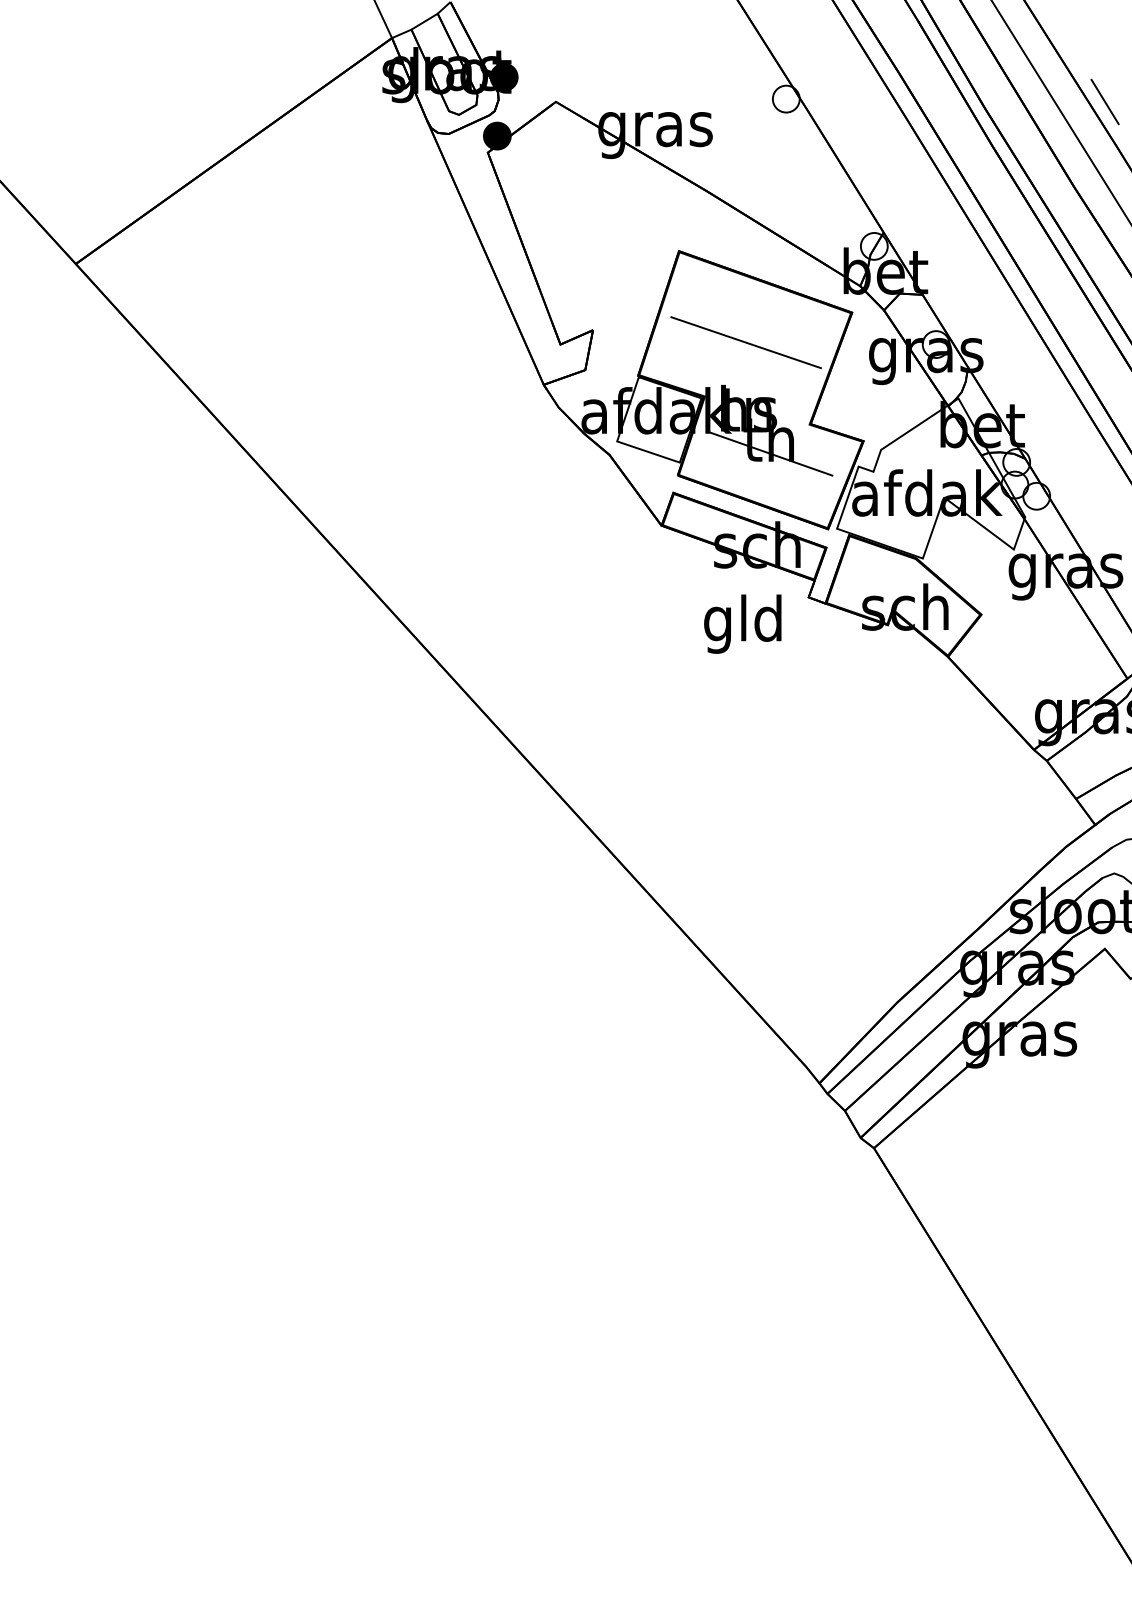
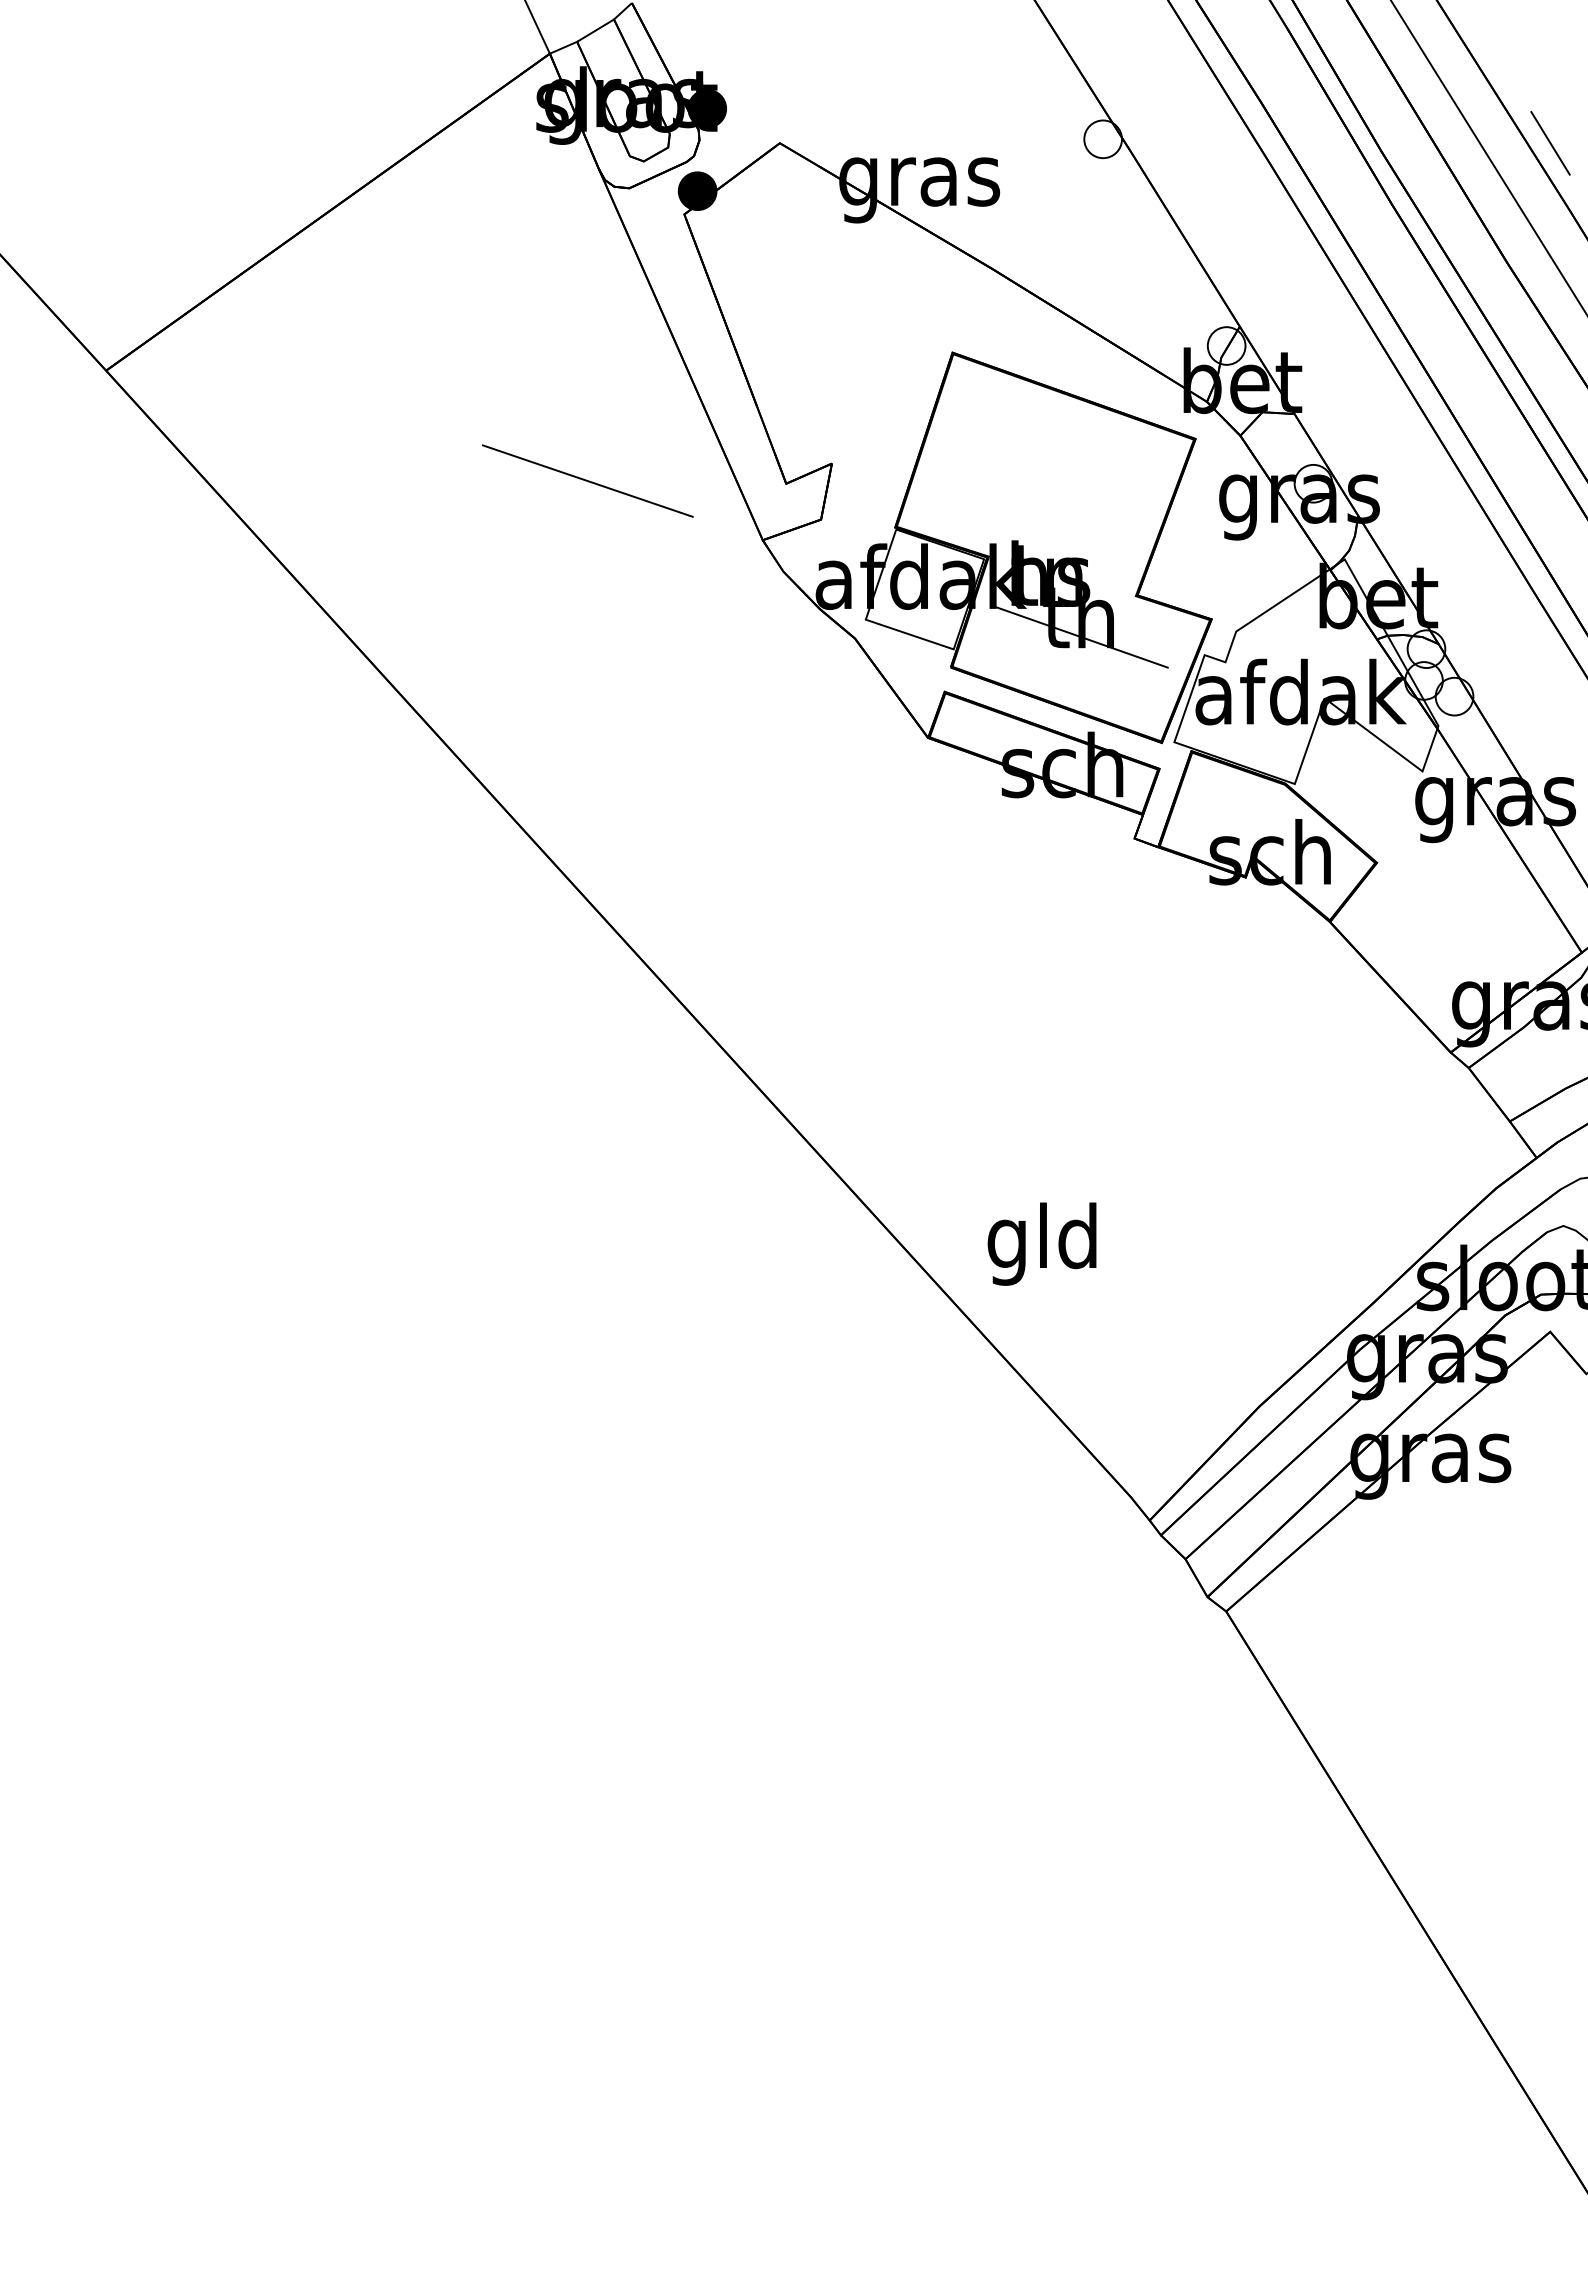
line: (745, 342) -> (587, 480), moved
text: (742, 623) -> (1041, 1243), moved

